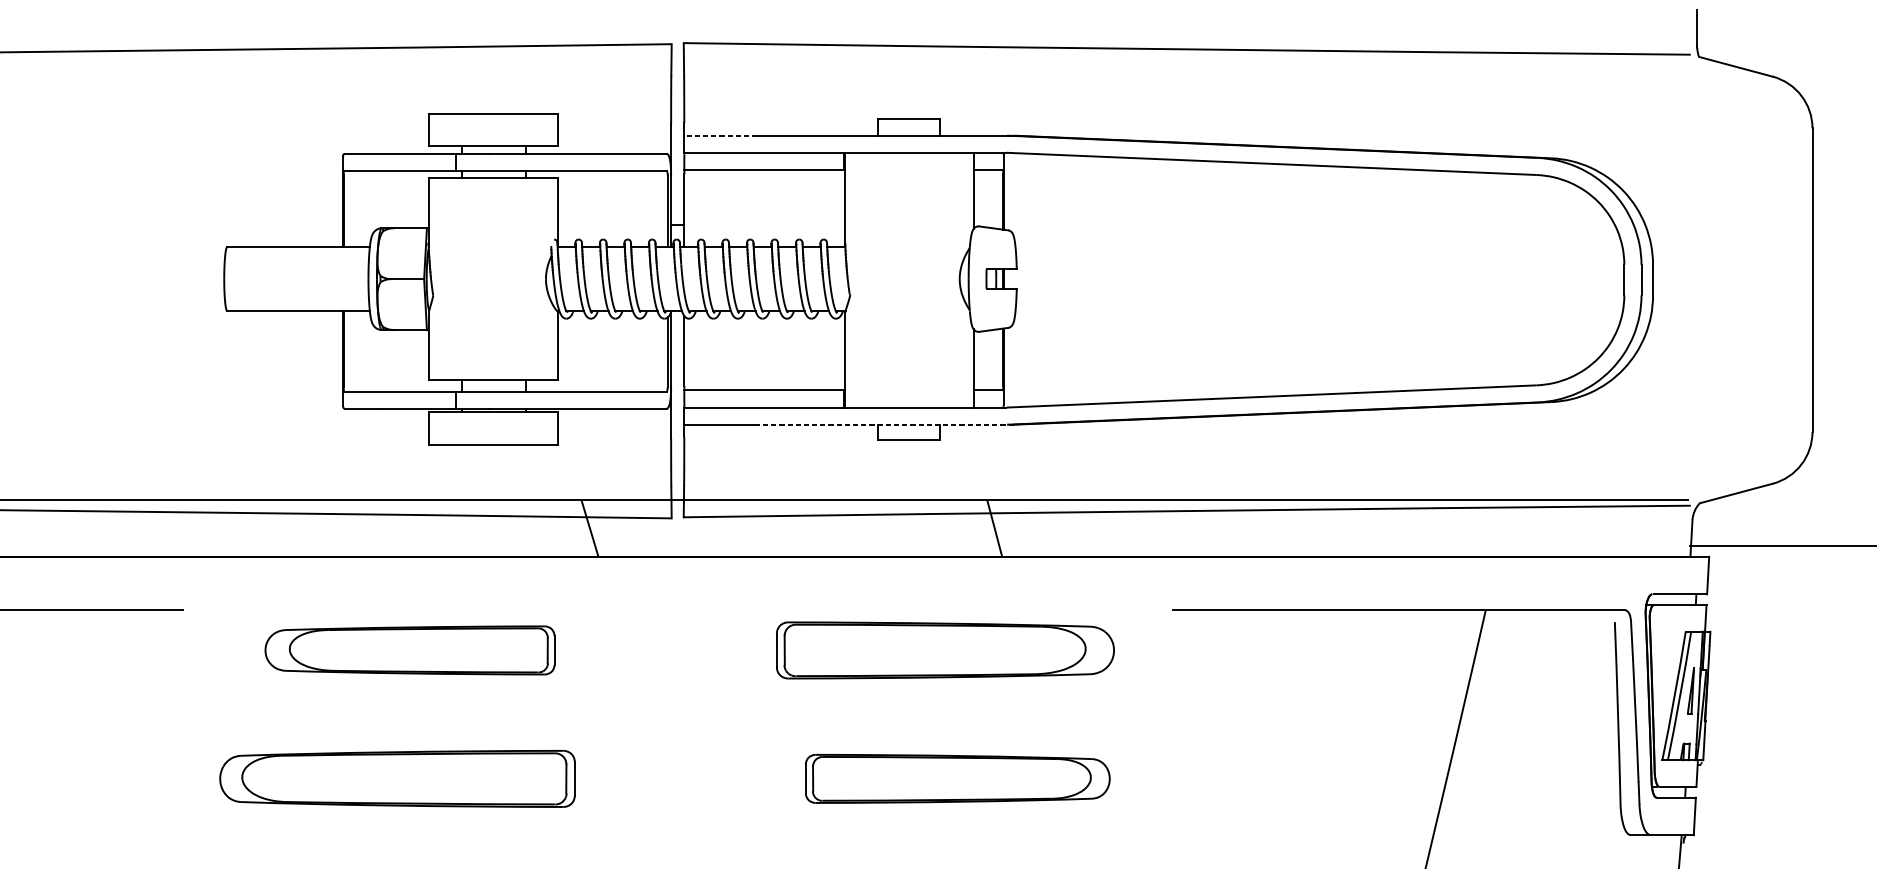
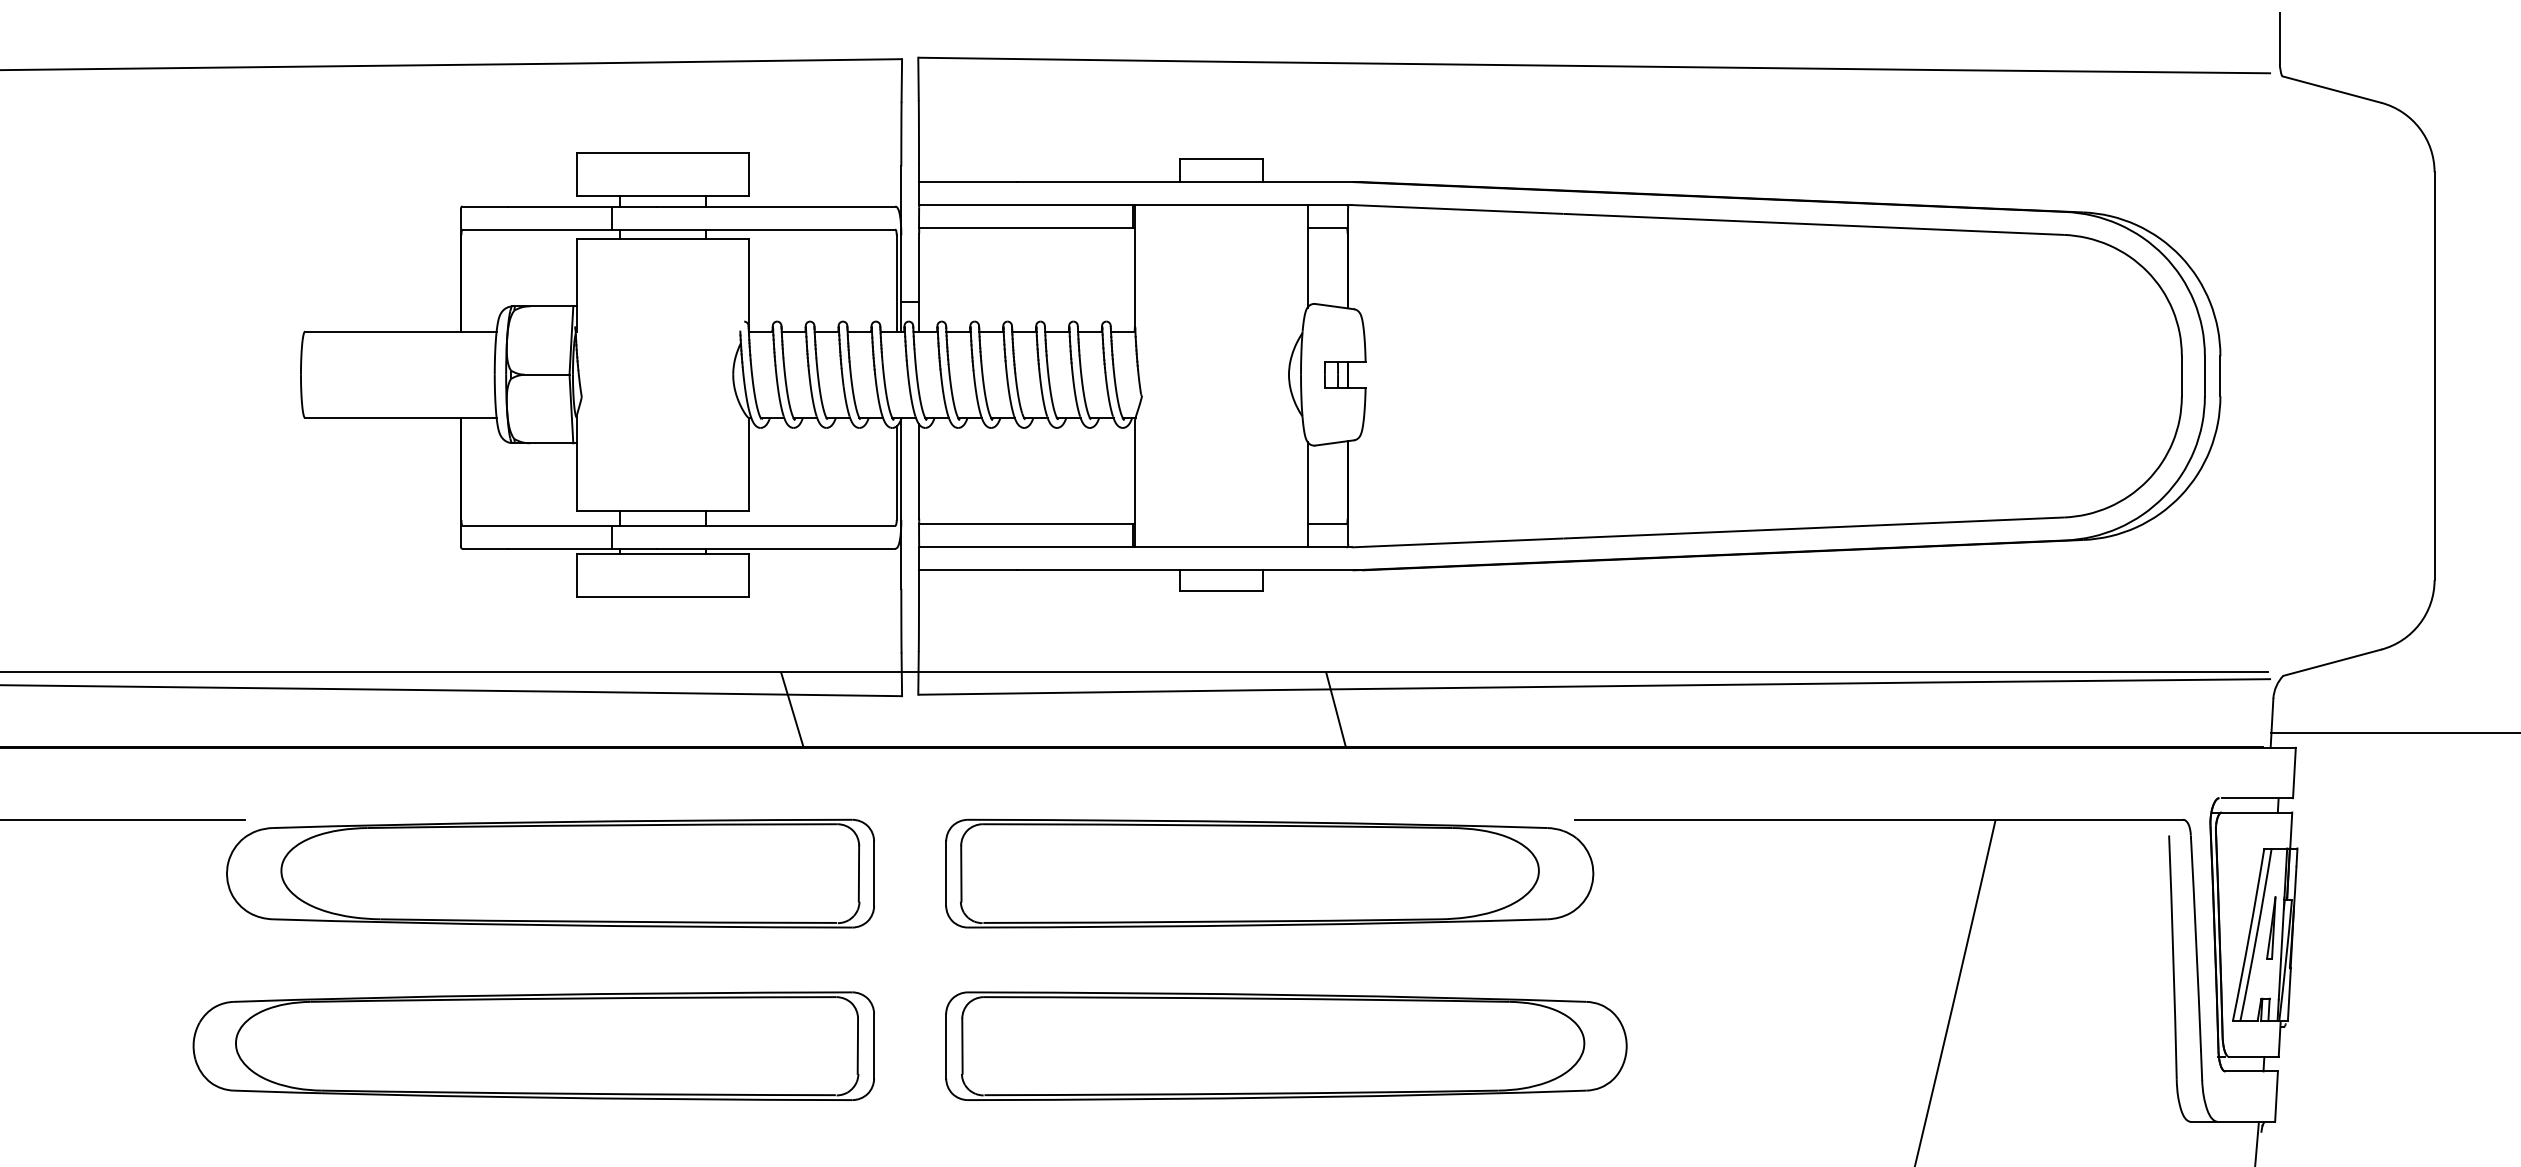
line: (720, 135) -> (967, 182), dashed -> solid
line: (884, 424) -> (1188, 570), dashed -> solid
part: (409, 650) -> (550, 873), size x1.67
part: (945, 650) -> (1269, 873), size x1.43
part: (397, 778) -> (533, 1045), size x1.43
part: (957, 778) -> (1286, 1045), size x1.67

